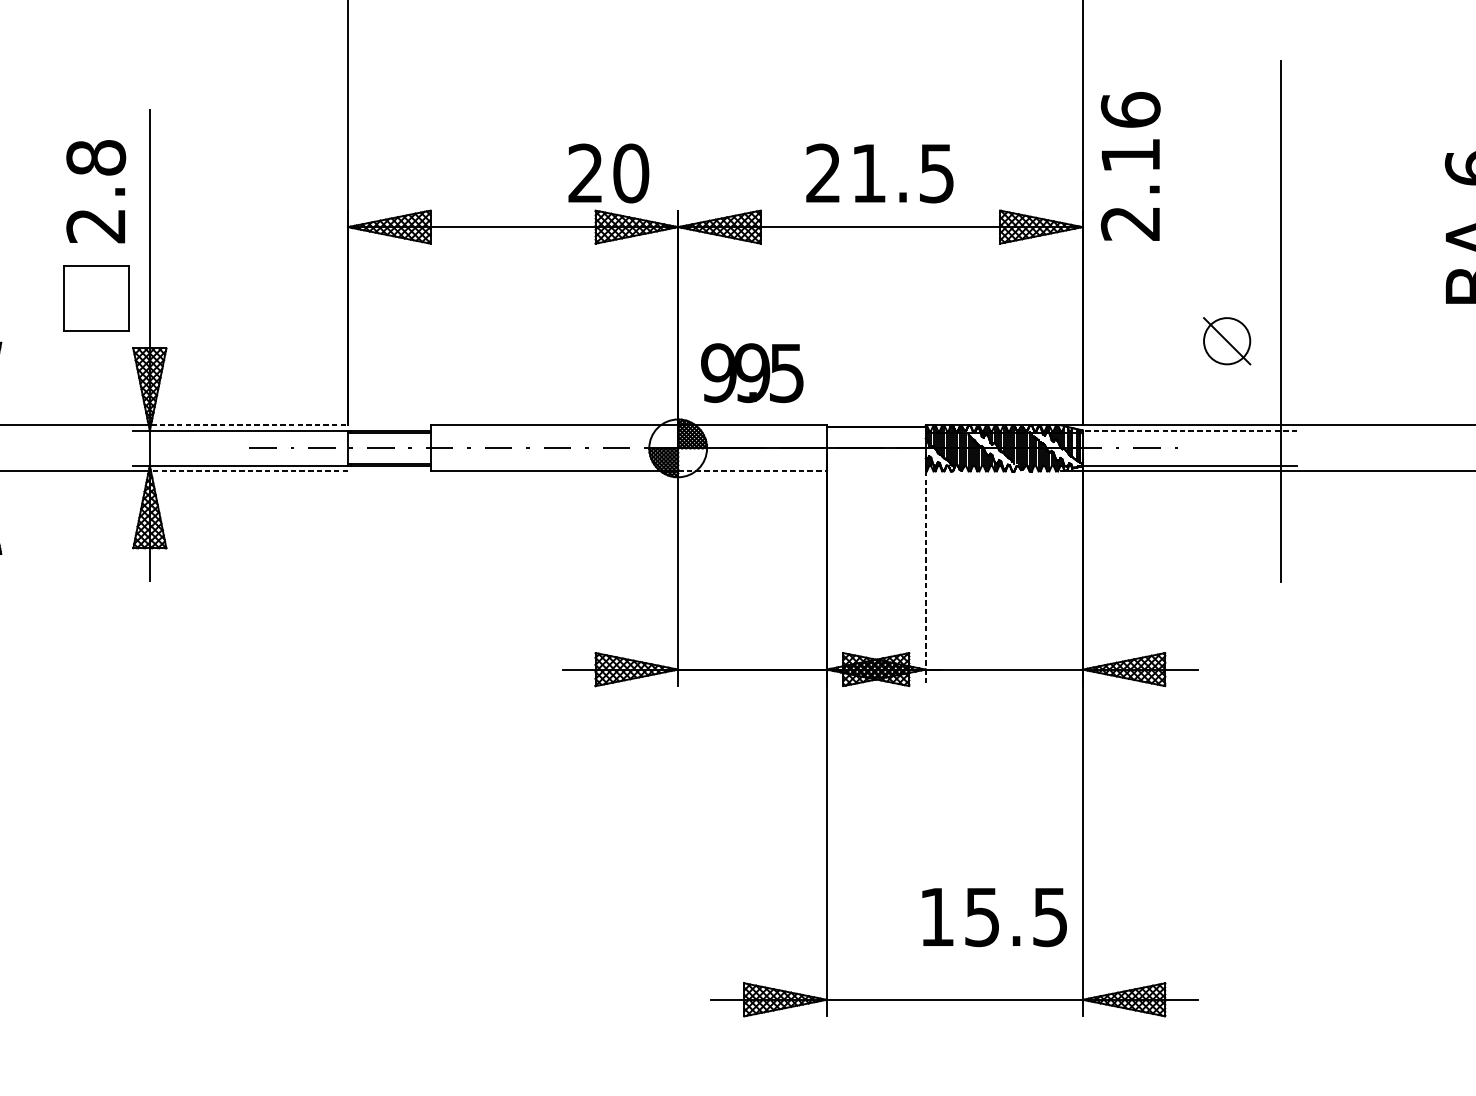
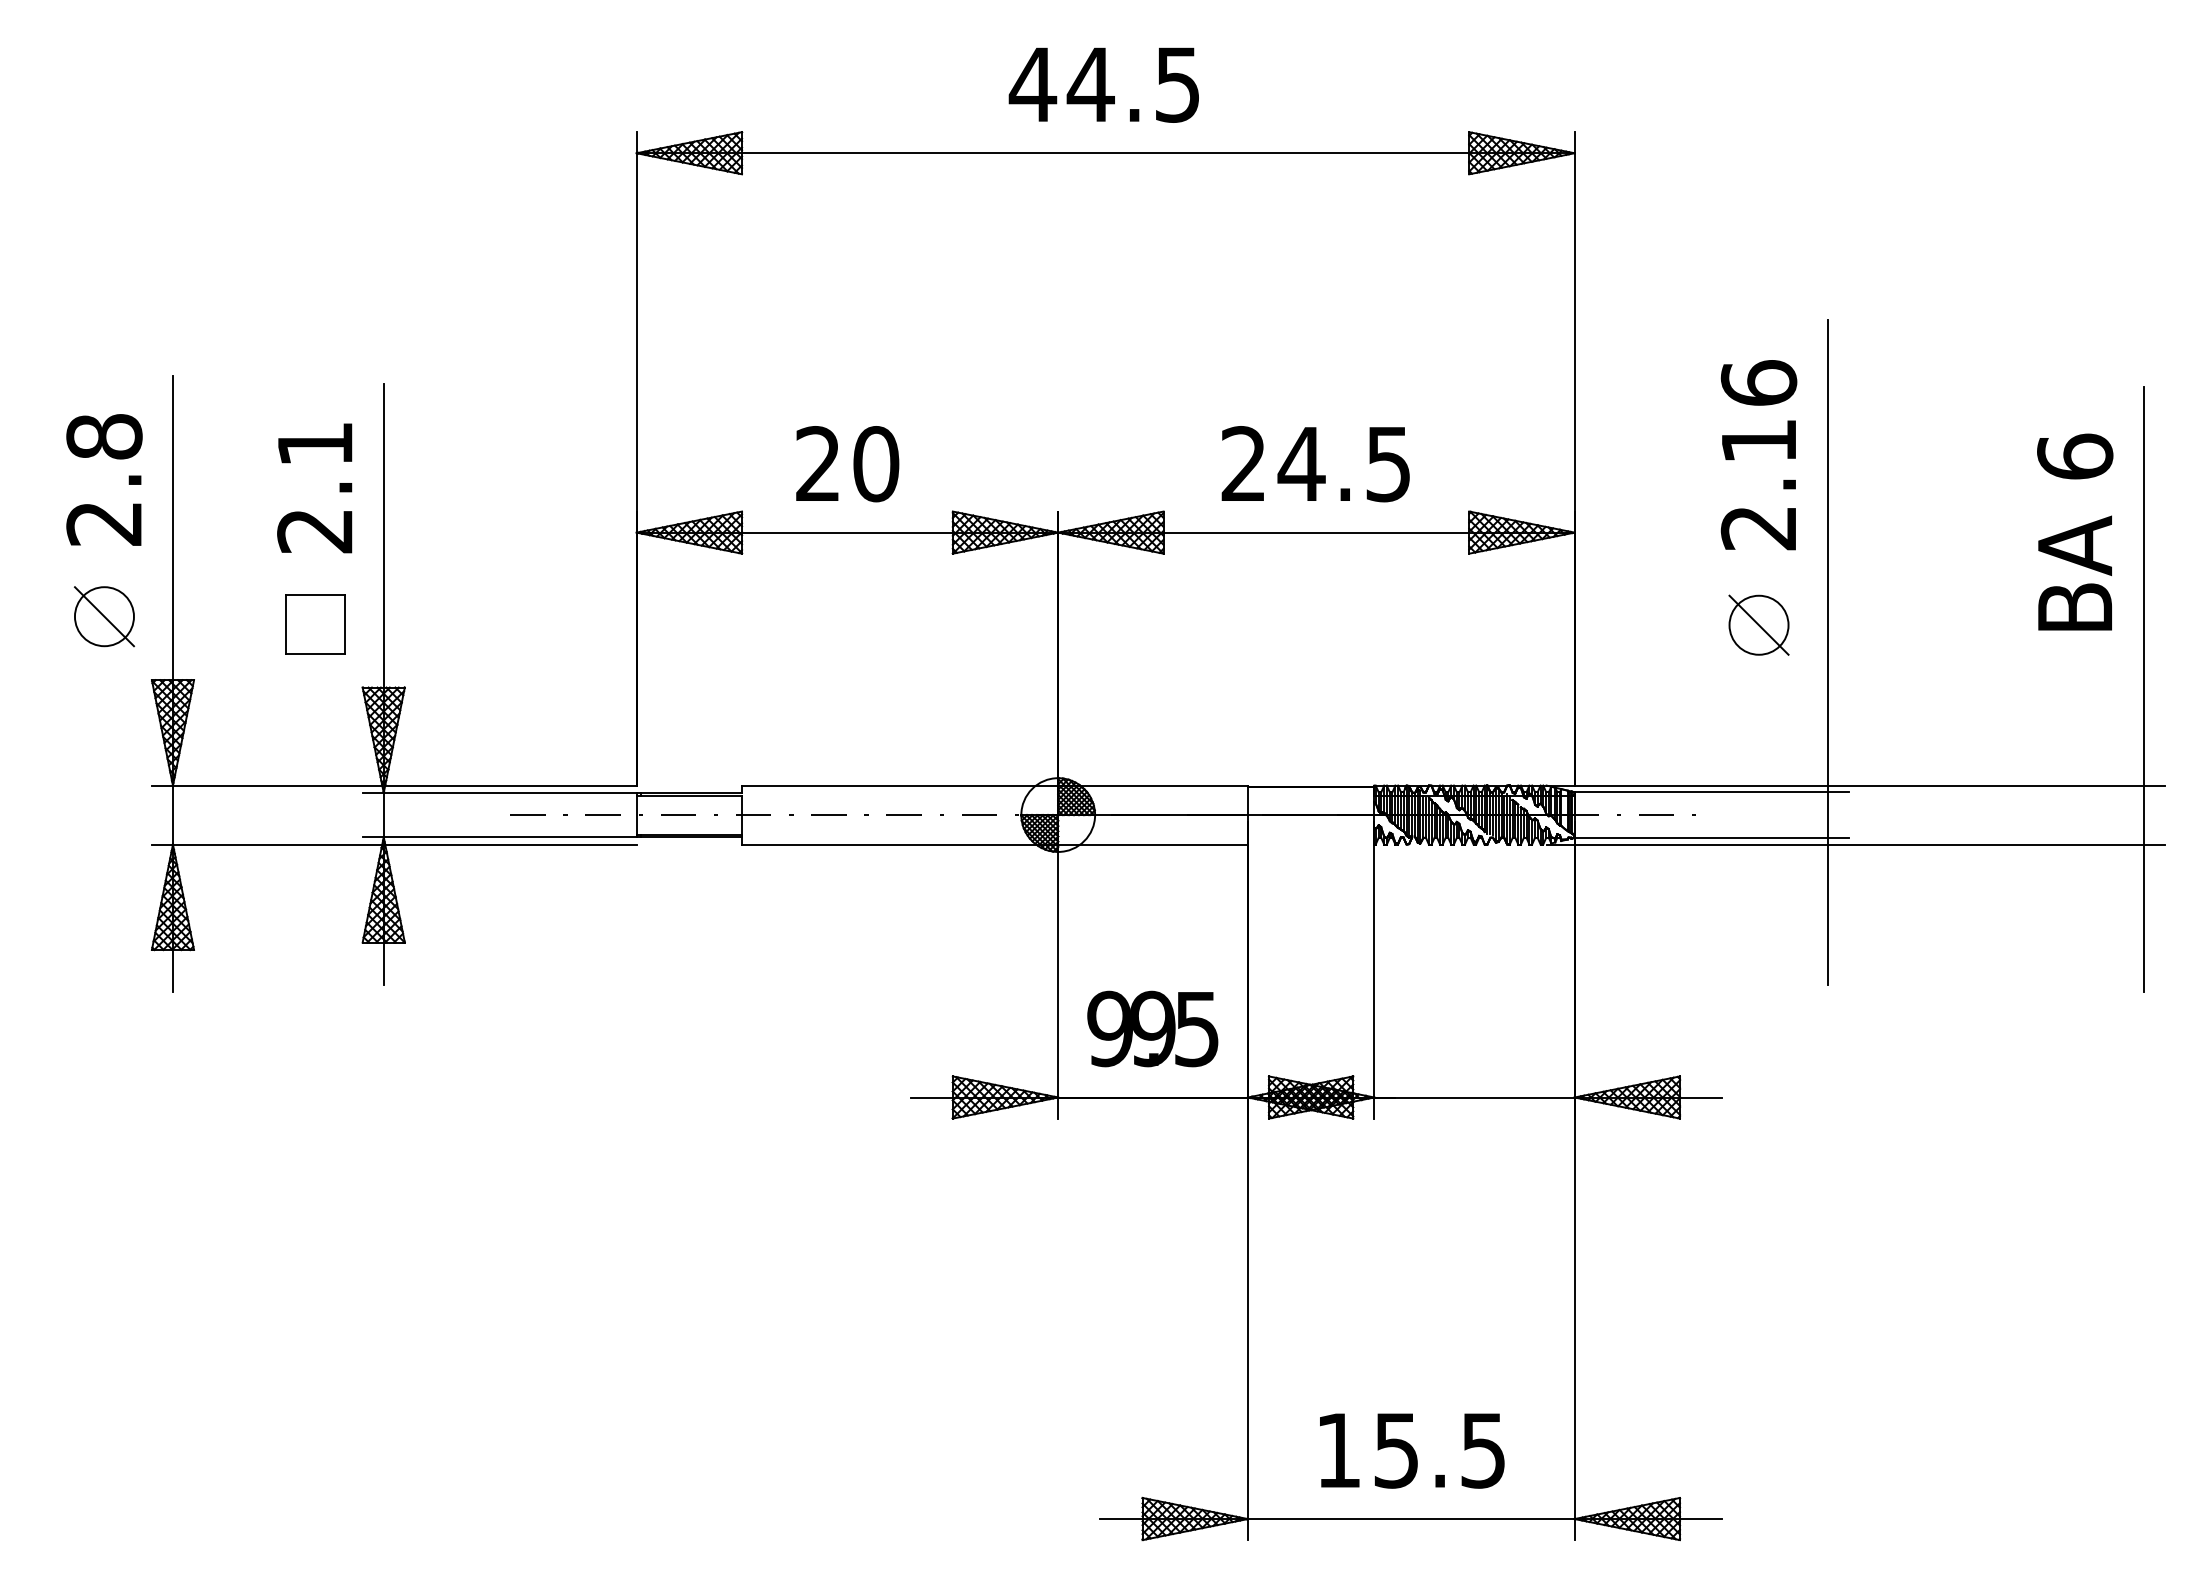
text: (96, 157) -> (315, 443), 2.8 -> 2.1
text: (1130, 166) -> (1758, 455), moved
text: (868, 172) -> (1301, 463), 21.5 -> 24.5
text: (608, 173) -> (847, 464), moved
part: (96, 299) -> (315, 624), size x0.71
part: (1226, 340) -> (1758, 624), moved
text: (752, 372) -> (1152, 1028), moved
line: (249, 425) -> (510, 785), dashed -> solid
line: (1189, 430) -> (1711, 792), dashed -> solid
line: (249, 471) -> (510, 844), dashed -> solid
line: (752, 471) -> (1153, 844), dashed -> solid
line: (925, 570) -> (1374, 970), dashed -> solid
text: (994, 917) -> (1412, 1450), moved

